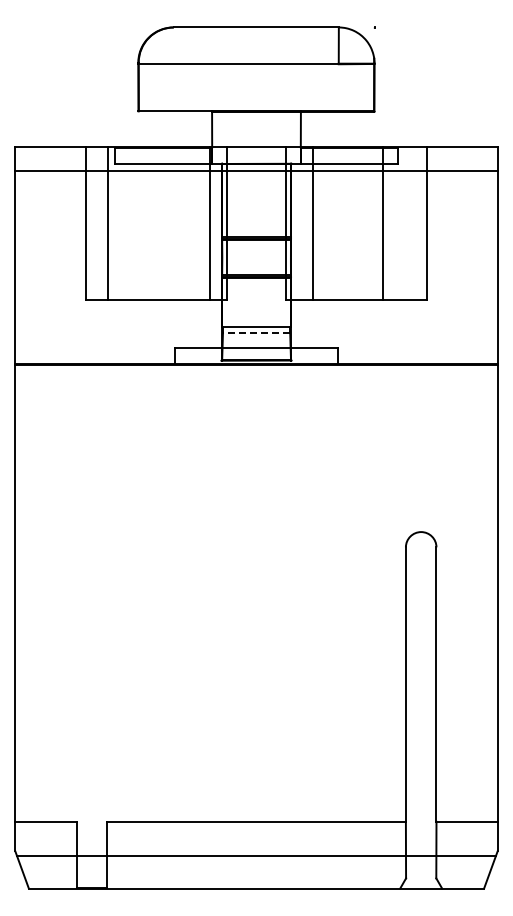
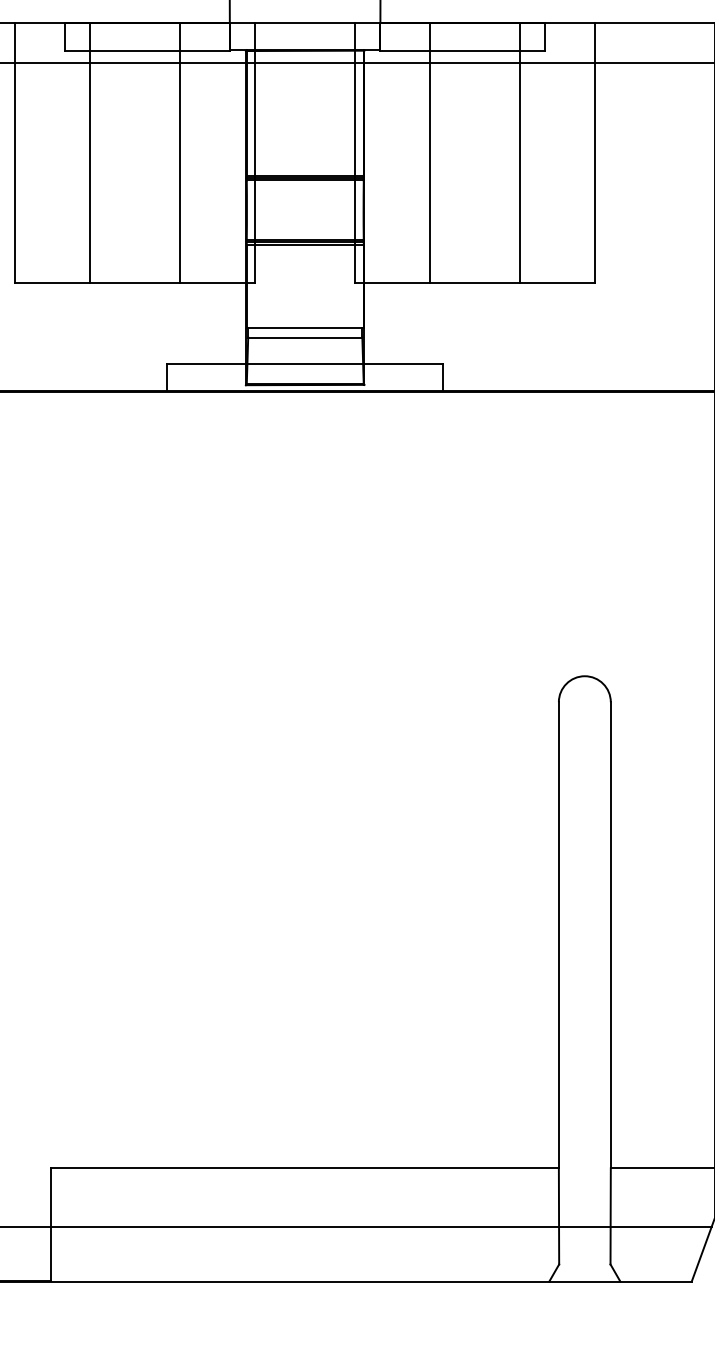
line: (108, 223) -> (91, 152), moved
line: (209, 223) -> (179, 152), moved
line: (313, 223) -> (430, 152), moved
line: (256, 332) -> (305, 337), dashed -> solid

